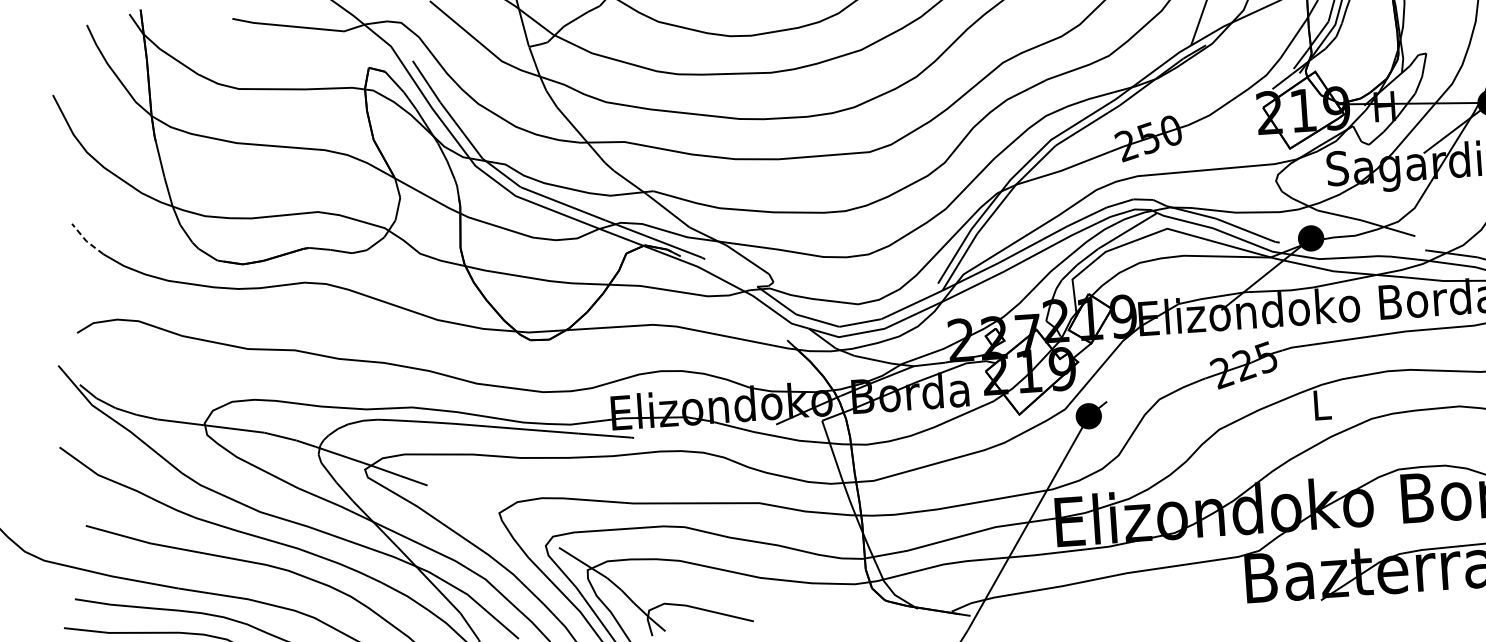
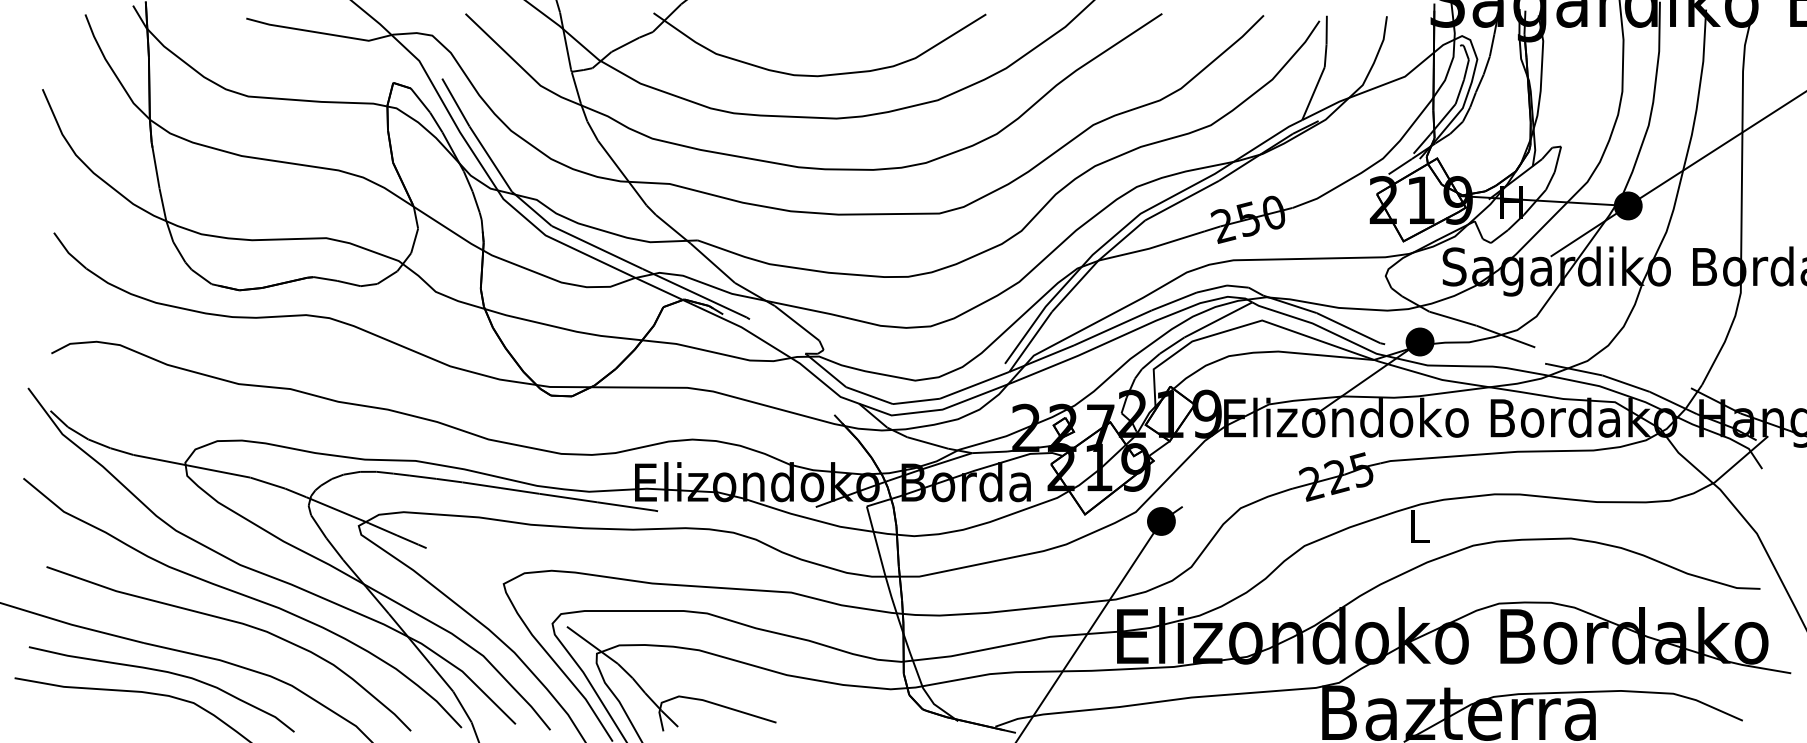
line: (86, 240) -> (68, 252), dashed -> solid

